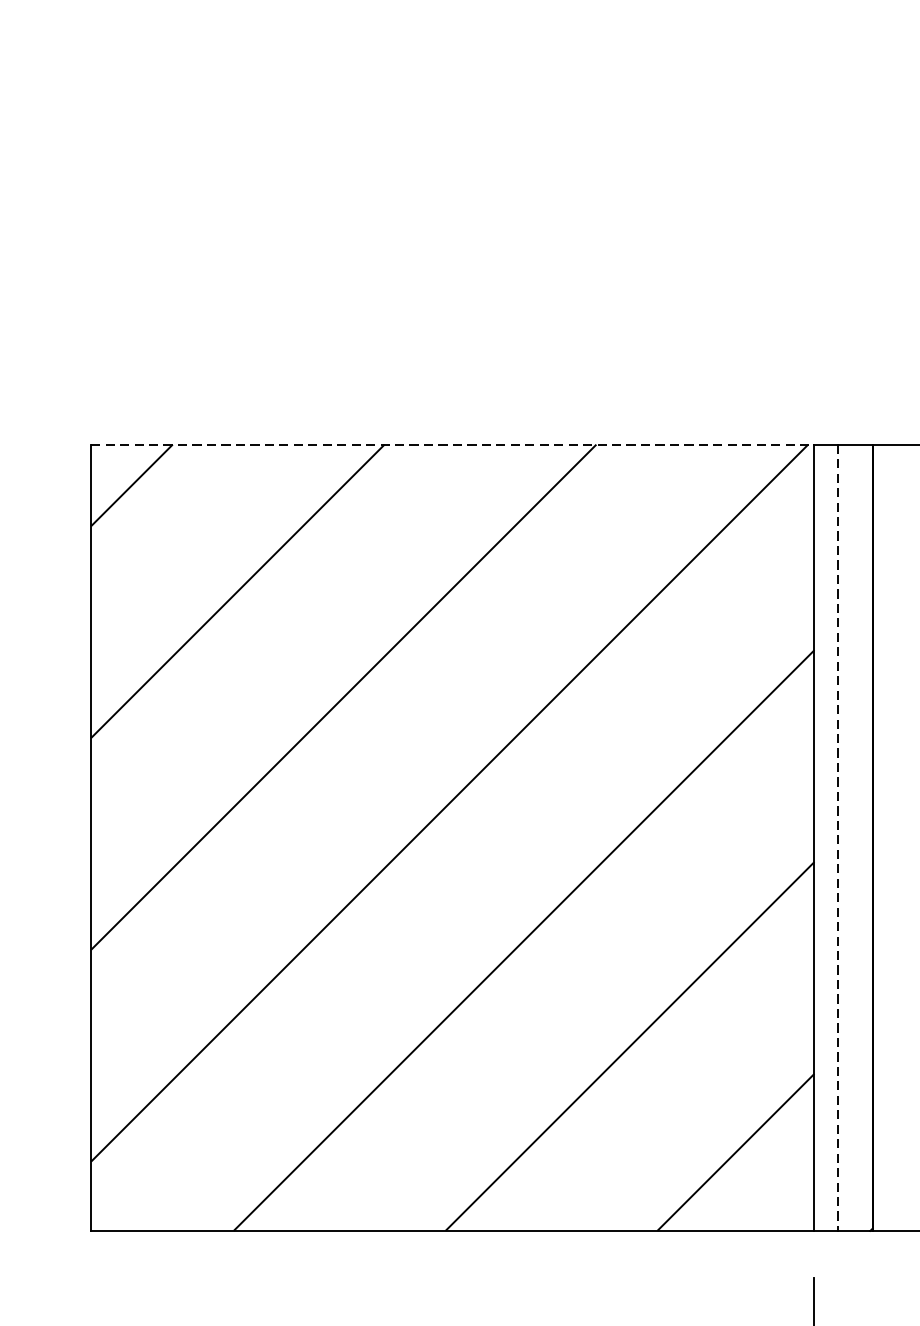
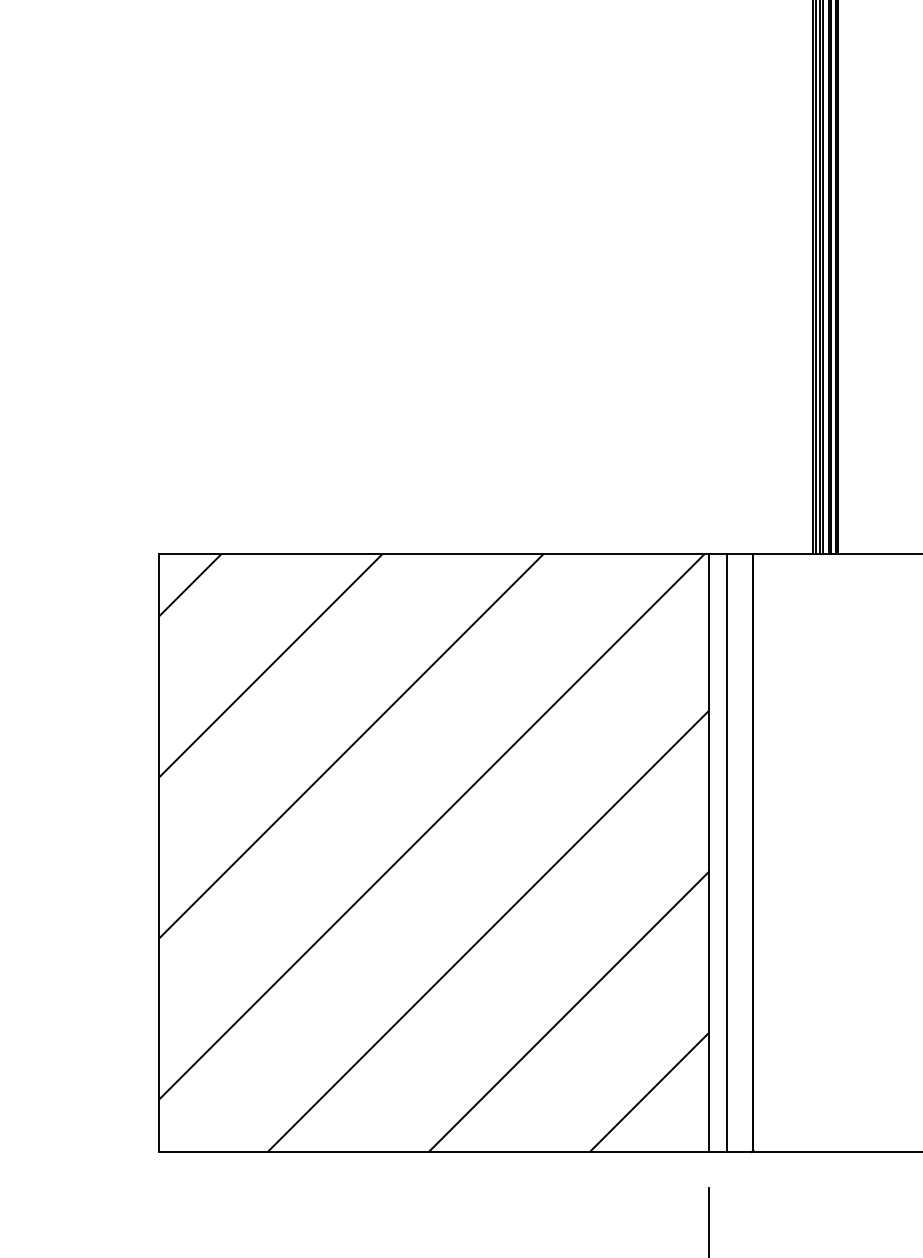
line: (453, 444) -> (434, 554), dashed -> solid
line: (838, 838) -> (727, 853), dashed -> solid

